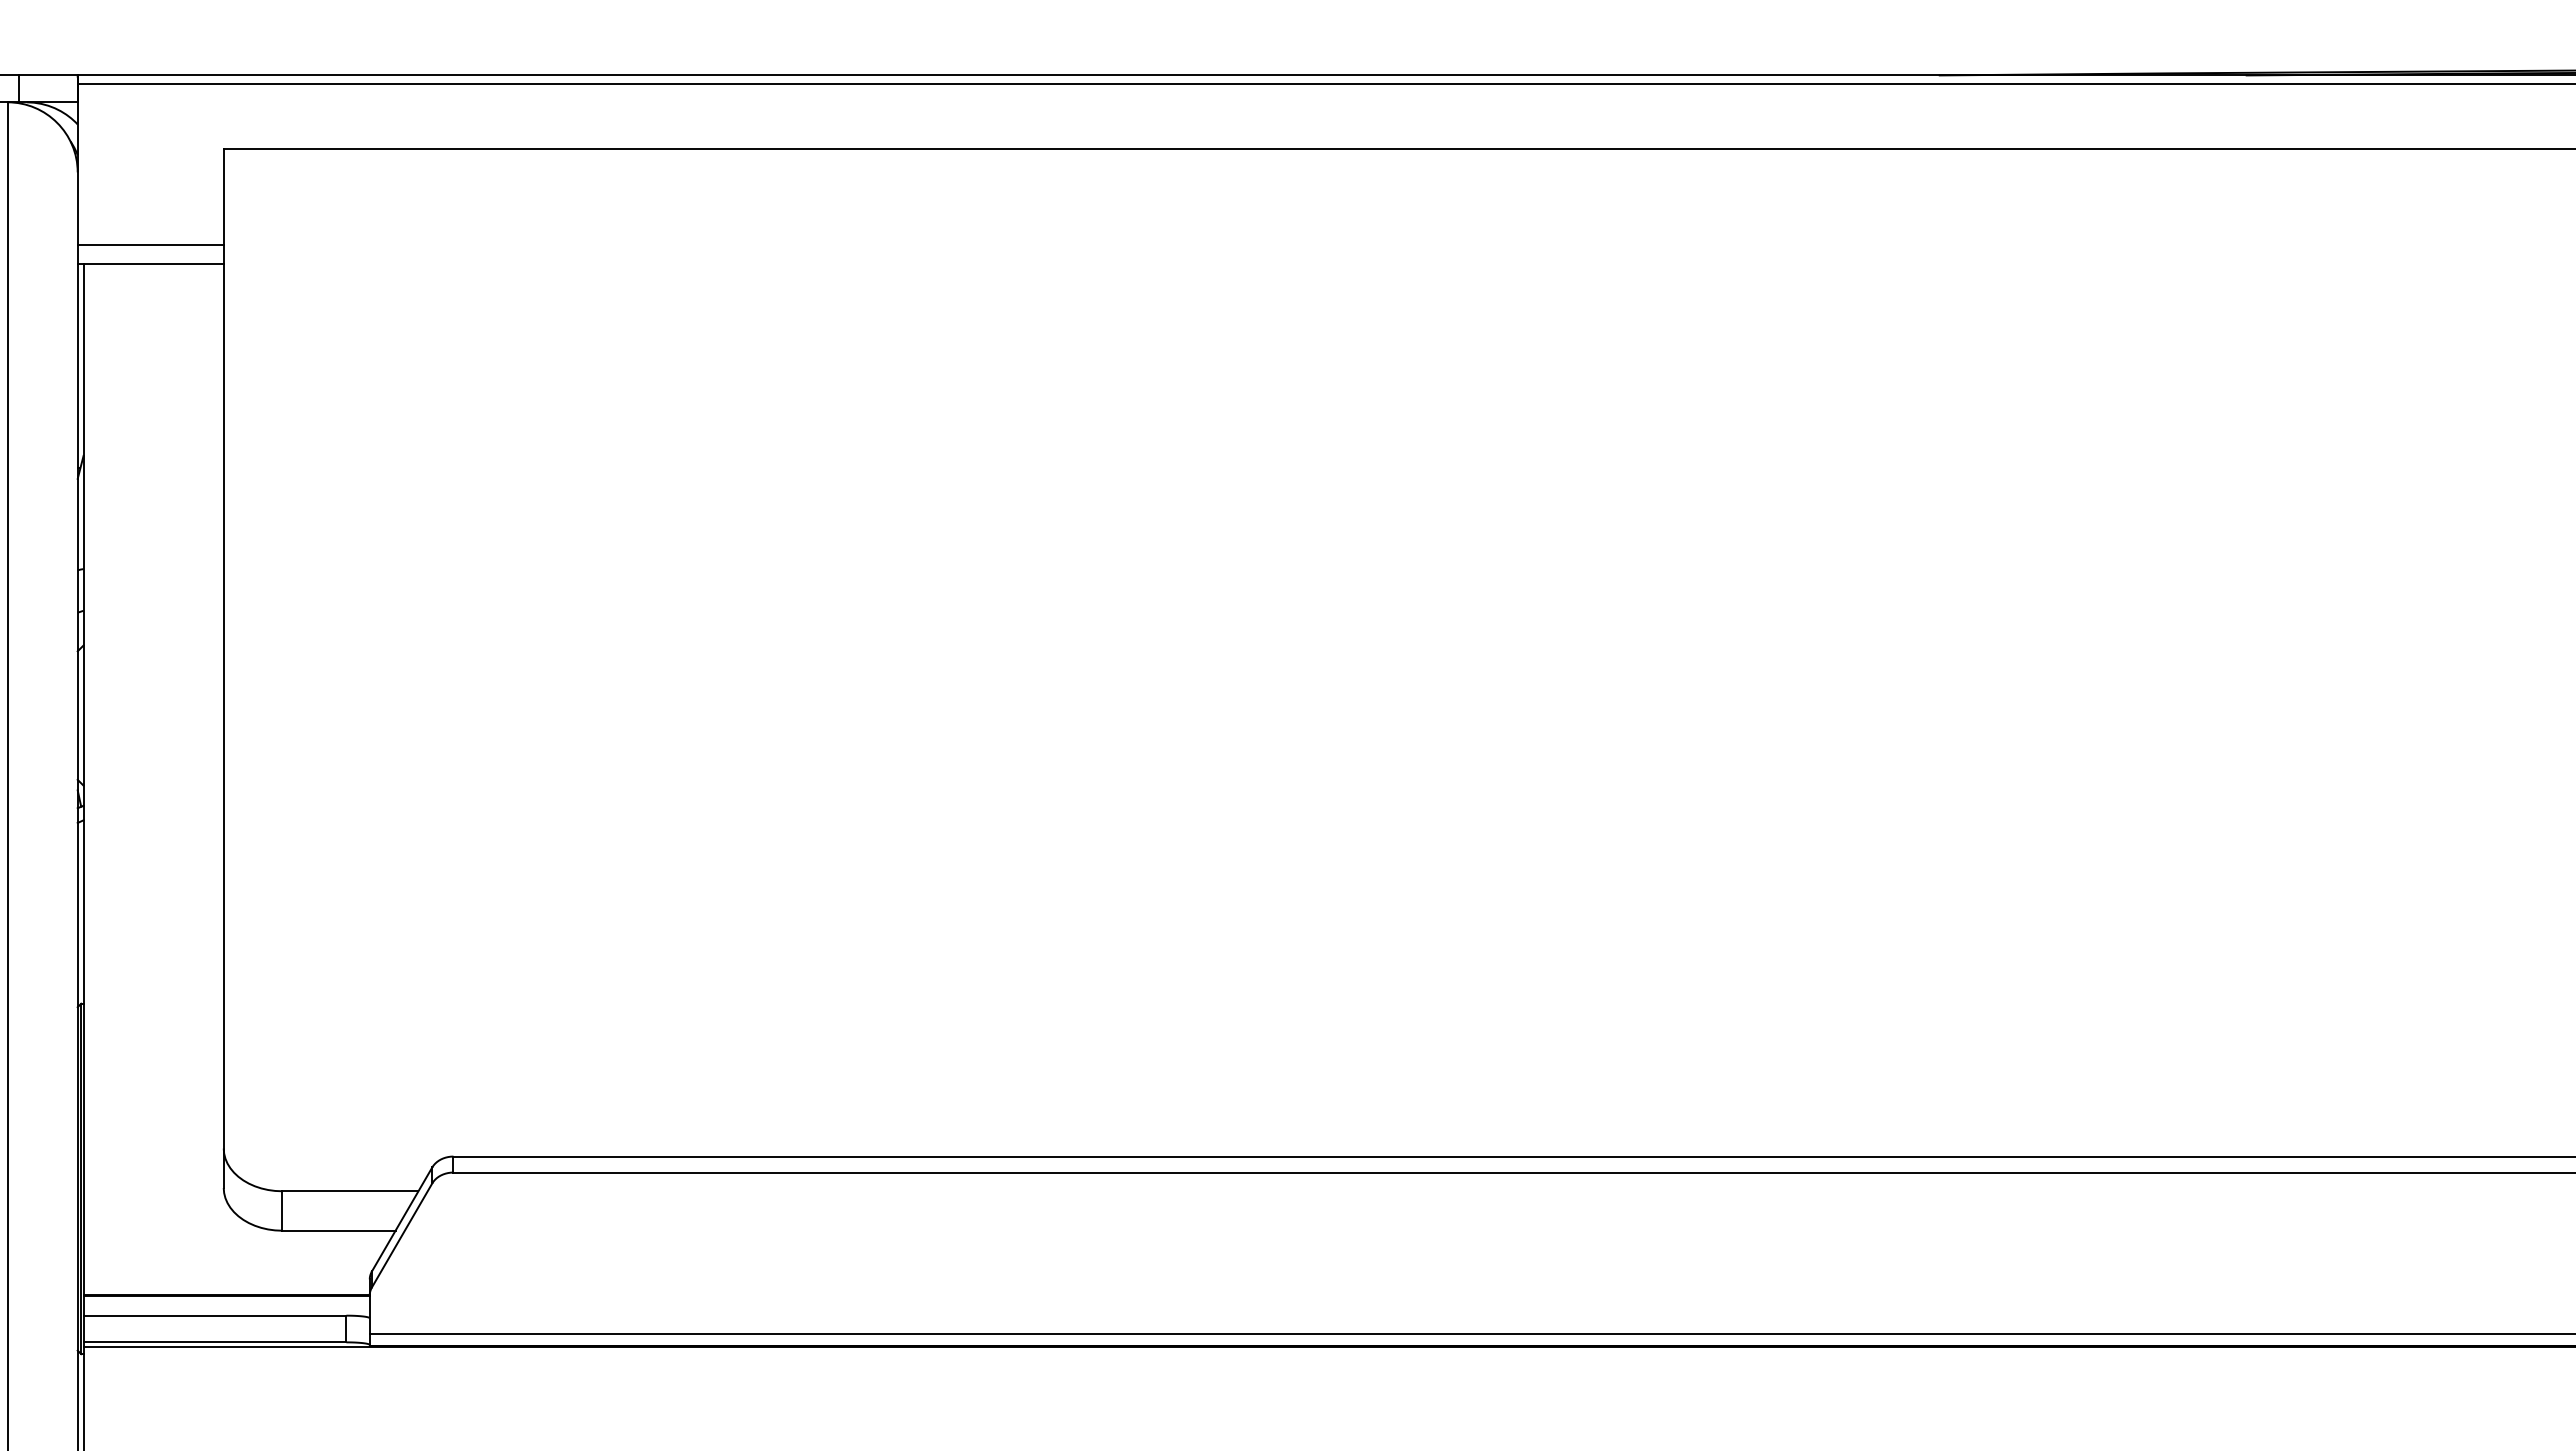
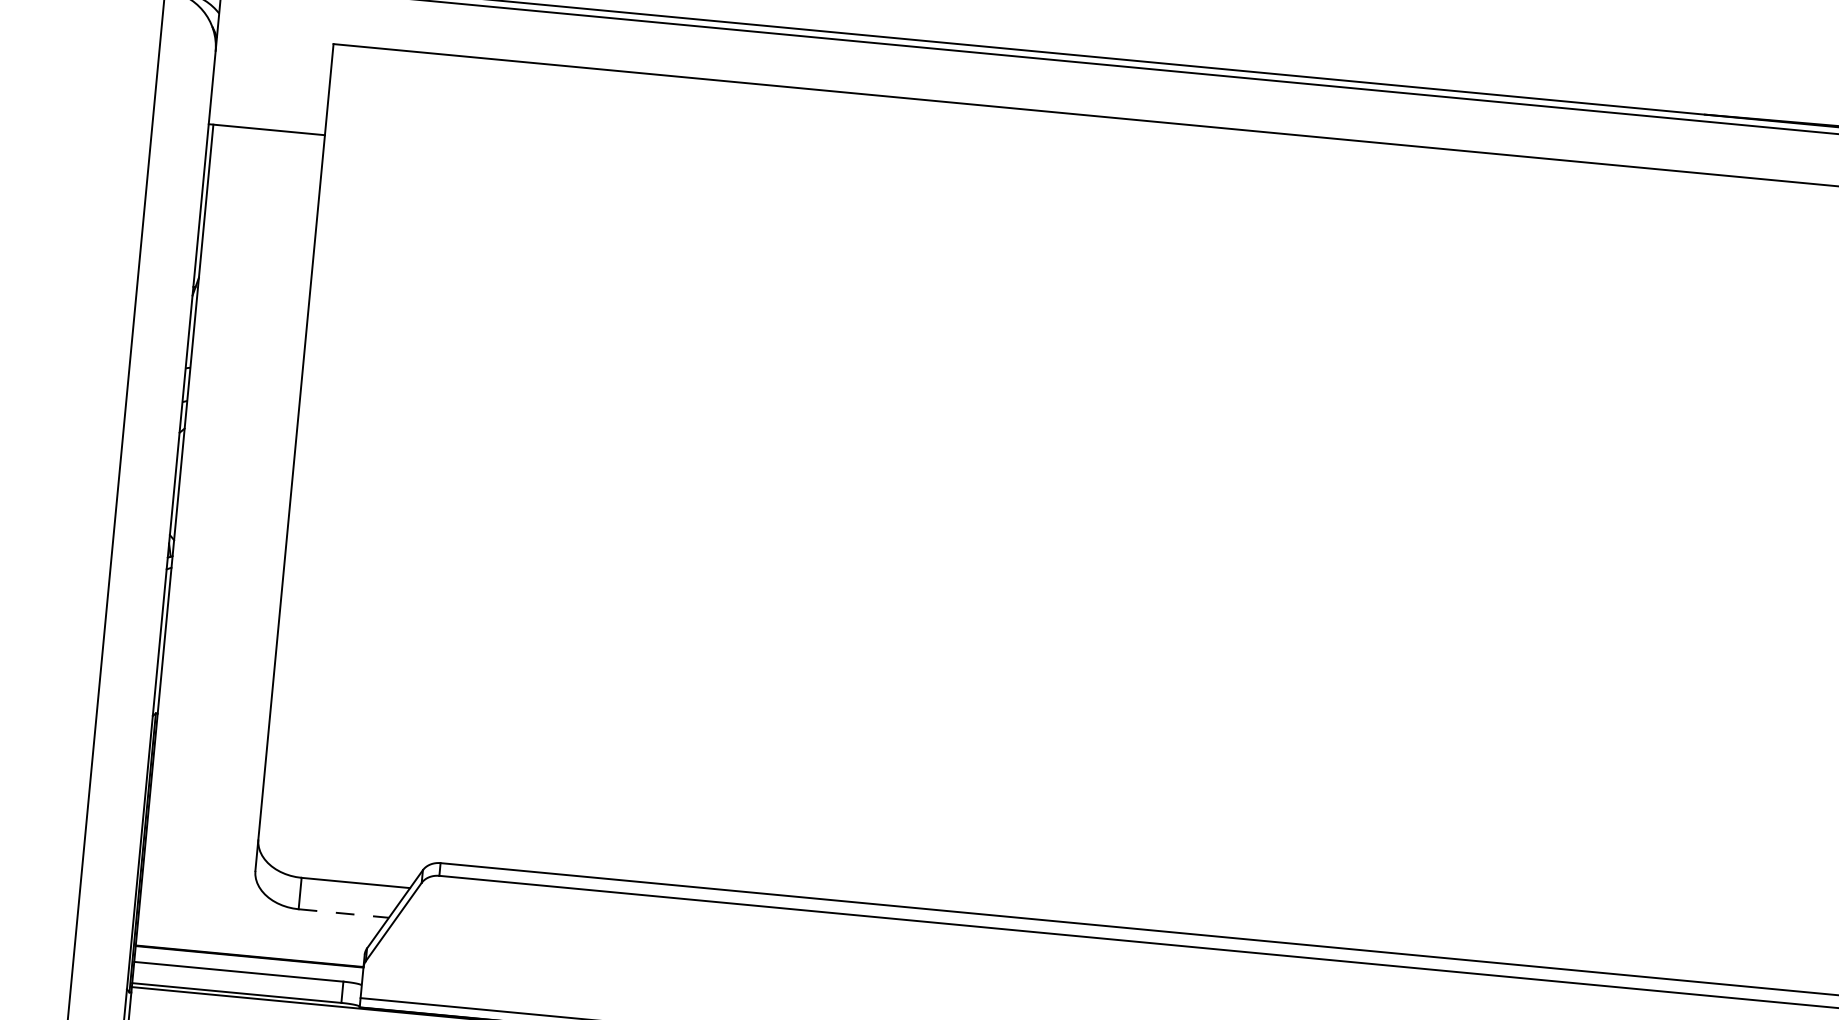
line: (150, 244) -> (268, 114), removed
line: (338, 1230) -> (343, 913), solid -> dashed

